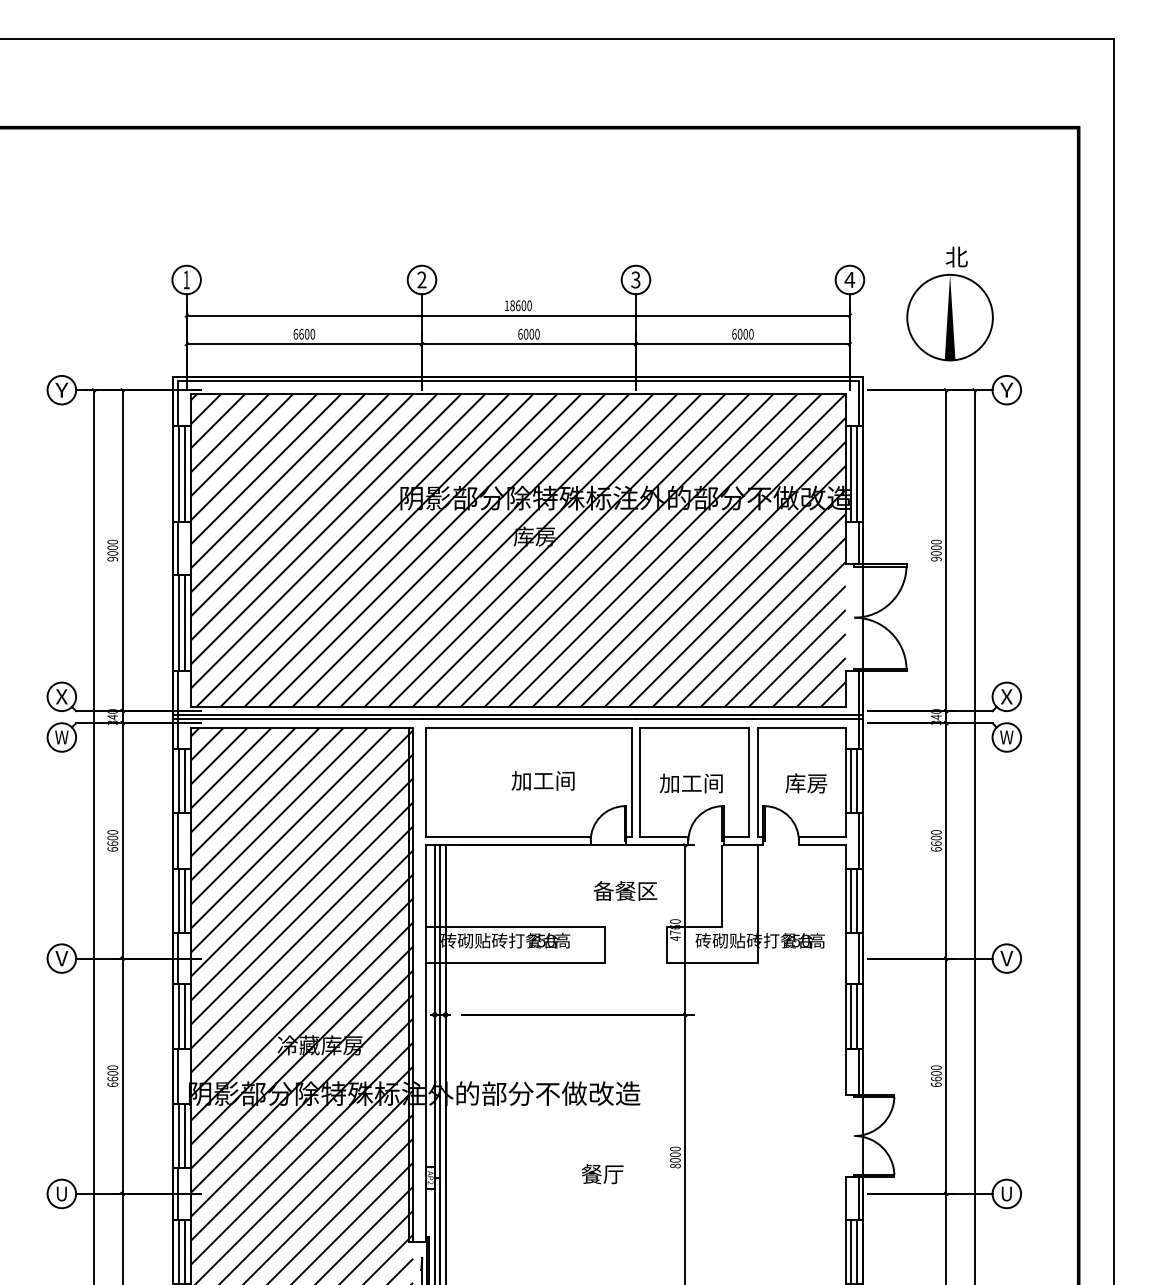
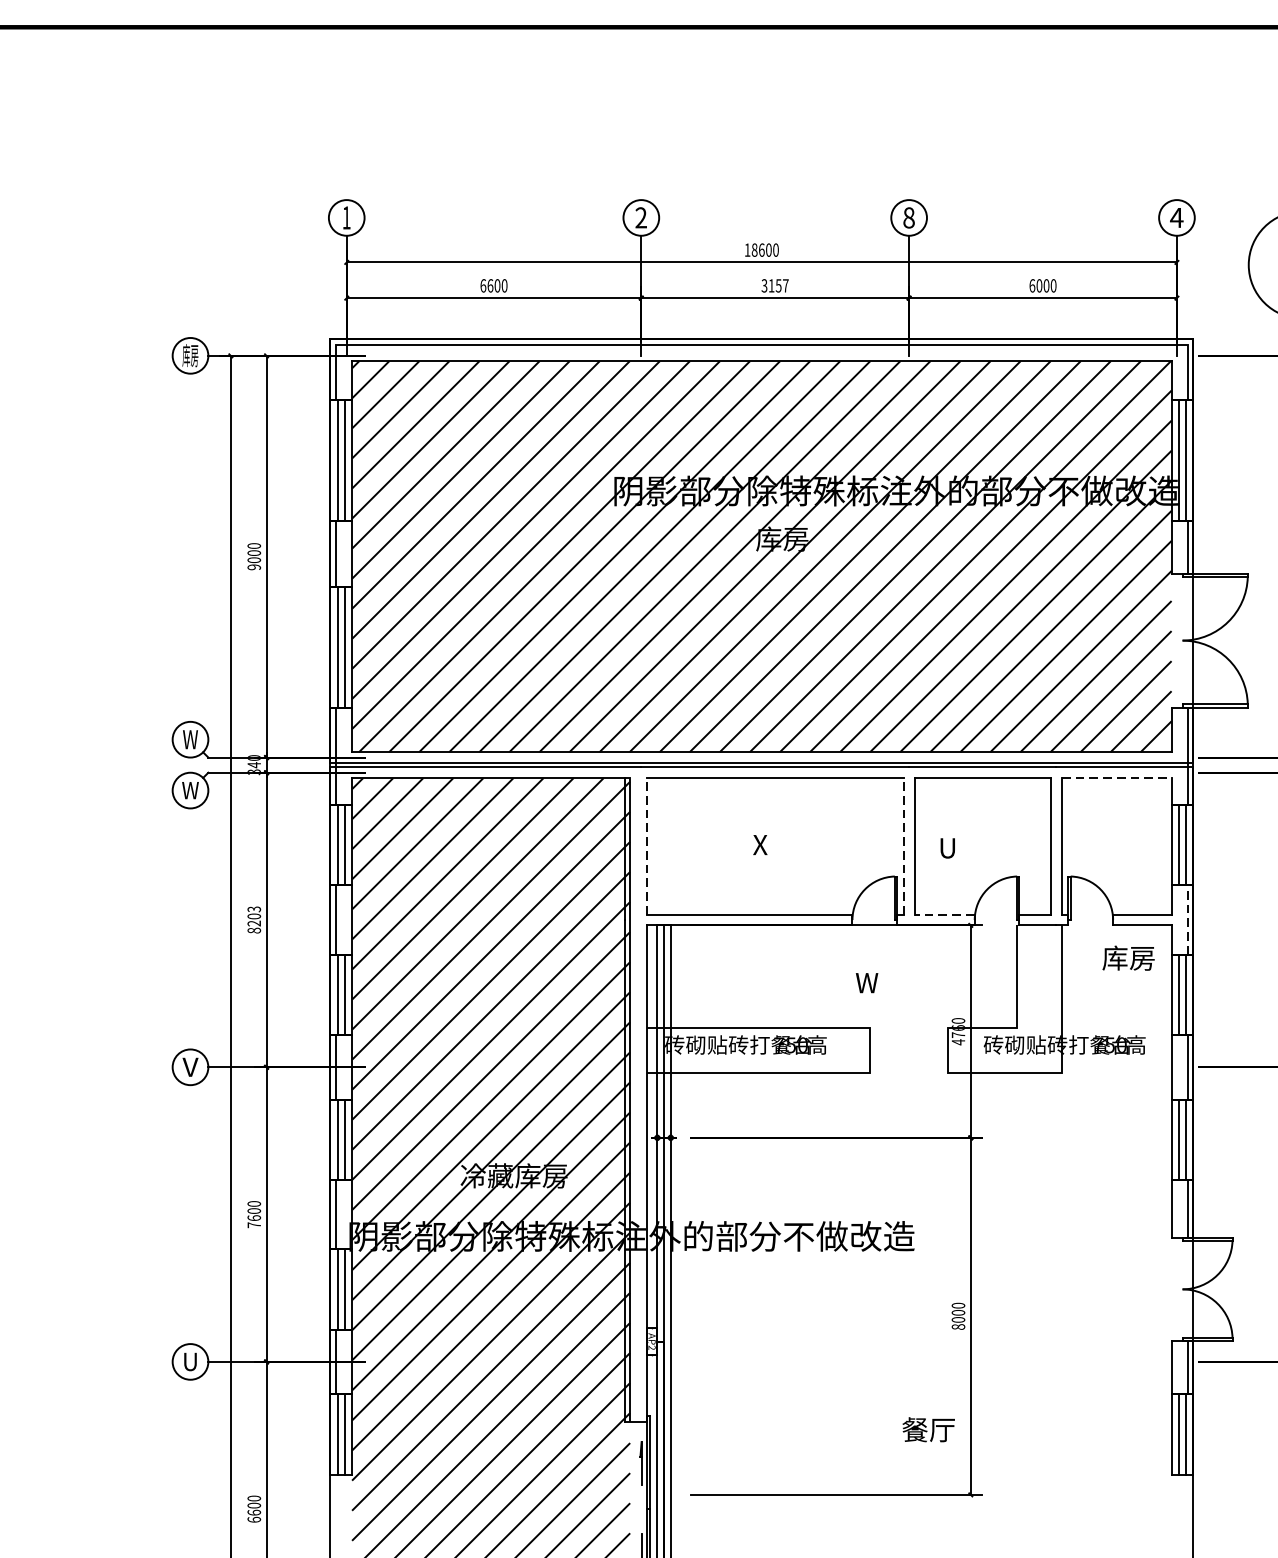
text: (635, 279) -> (908, 217), 3 -> 8
text: (528, 333) -> (774, 284), 6000 -> 3157
text: (61, 389) -> (190, 354), Y -> 库房
text: (61, 696) -> (190, 739), X -> W
line: (801, 727) -> (1116, 778), solid -> dashed
text: (542, 780) -> (792, 844), 加工间 -> X
line: (426, 782) -> (646, 846), solid -> dashed
line: (631, 782) -> (903, 846), solid -> dashed
text: (690, 783) -> (977, 848), 加工间 -> U
text: (806, 783) -> (1128, 958), moved
line: (663, 836) -> (943, 914), solid -> dashed
text: (112, 840) -> (253, 919), 6600 -> 8203
line: (858, 840) -> (1187, 919), solid -> dashed
text: (625, 891) -> (896, 983), 备餐区 -> W
text: (112, 1084) -> (253, 1224), 6600 -> 7600
text: (602, 1174) -> (928, 1430), moved

